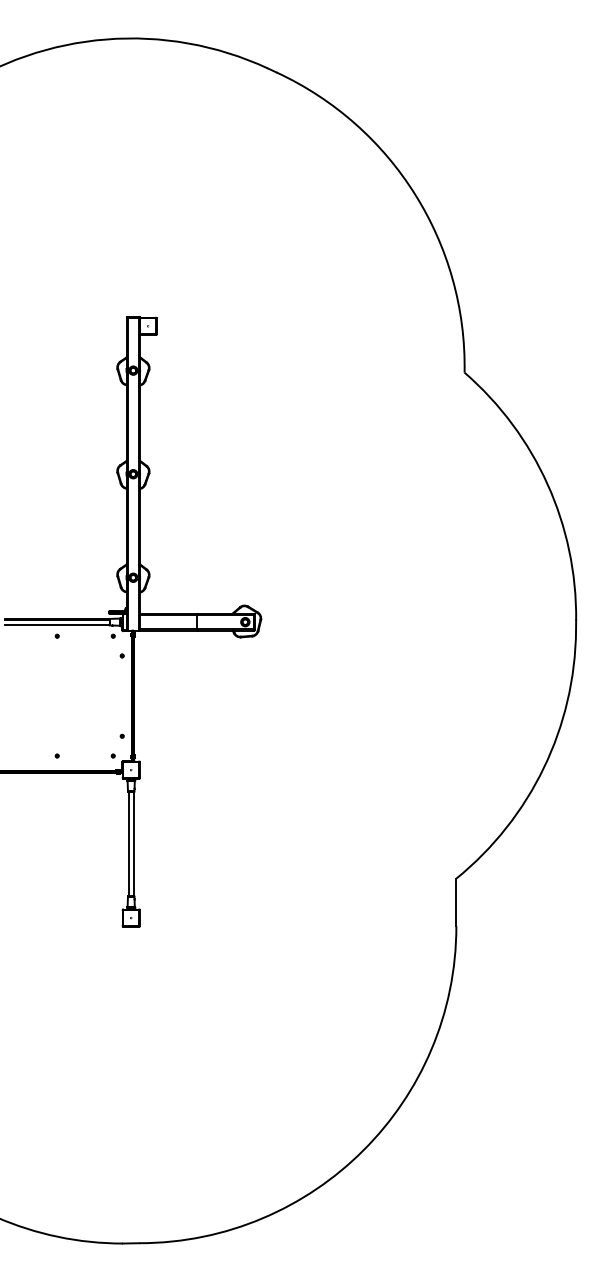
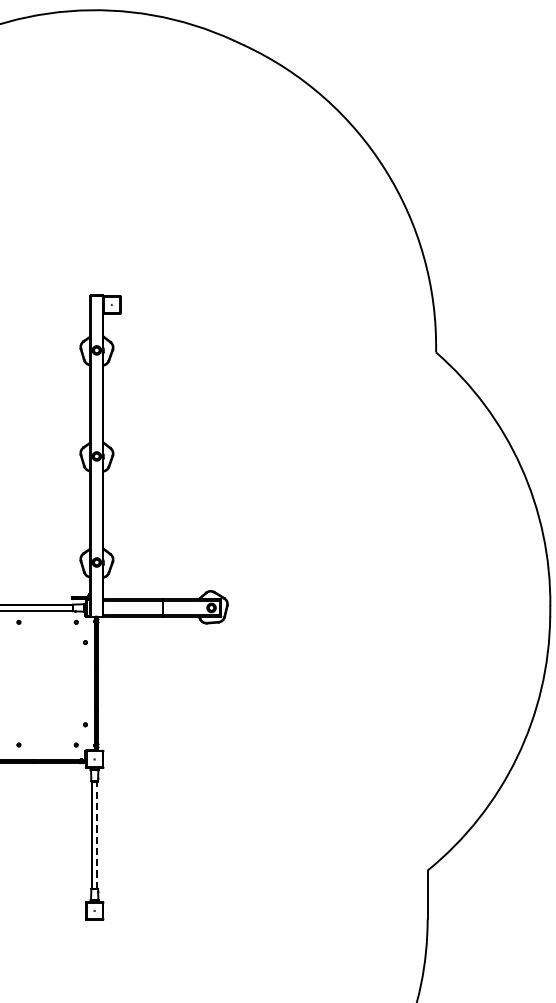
line: (133, 843) -> (97, 834), solid -> dashed

